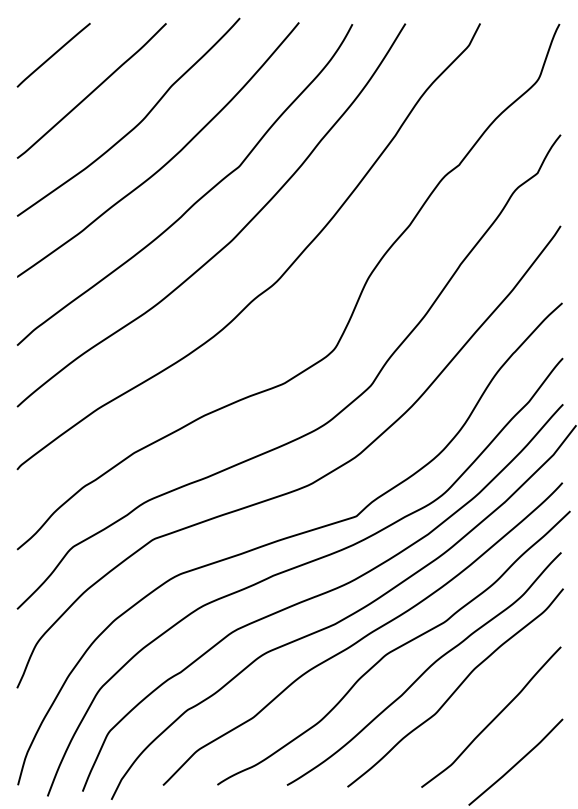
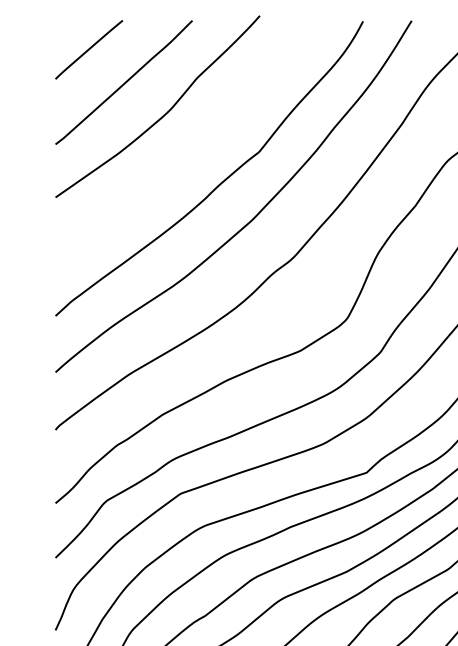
curve: (169, 159) -> (195, 145), removed

